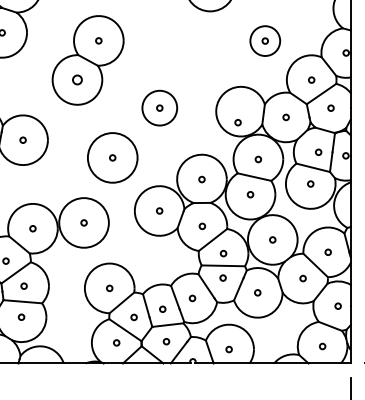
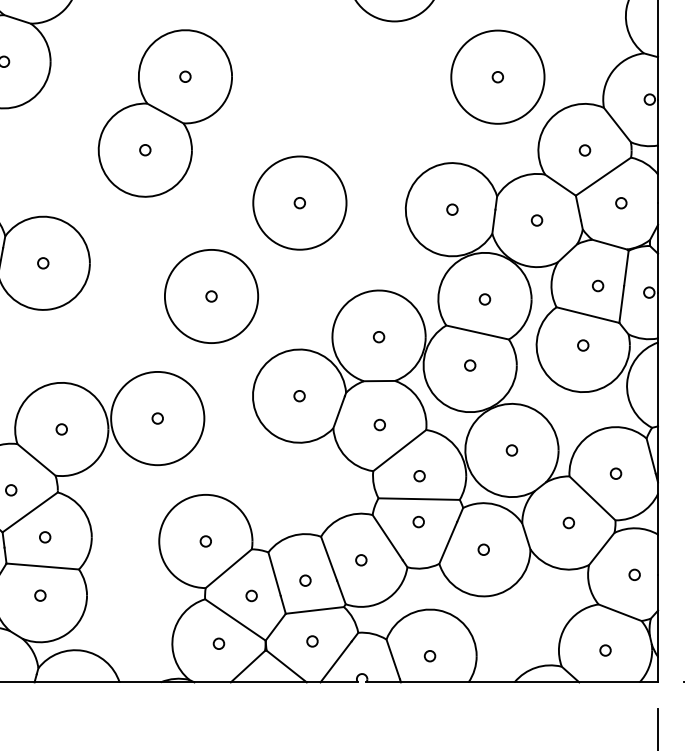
circle: (265, 40) -> (498, 76), size x1.67
circle: (77, 79) -> (145, 149), size x0.62
circle: (159, 108) -> (299, 203), size x1.43
circle: (237, 122) -> (451, 209), moved

